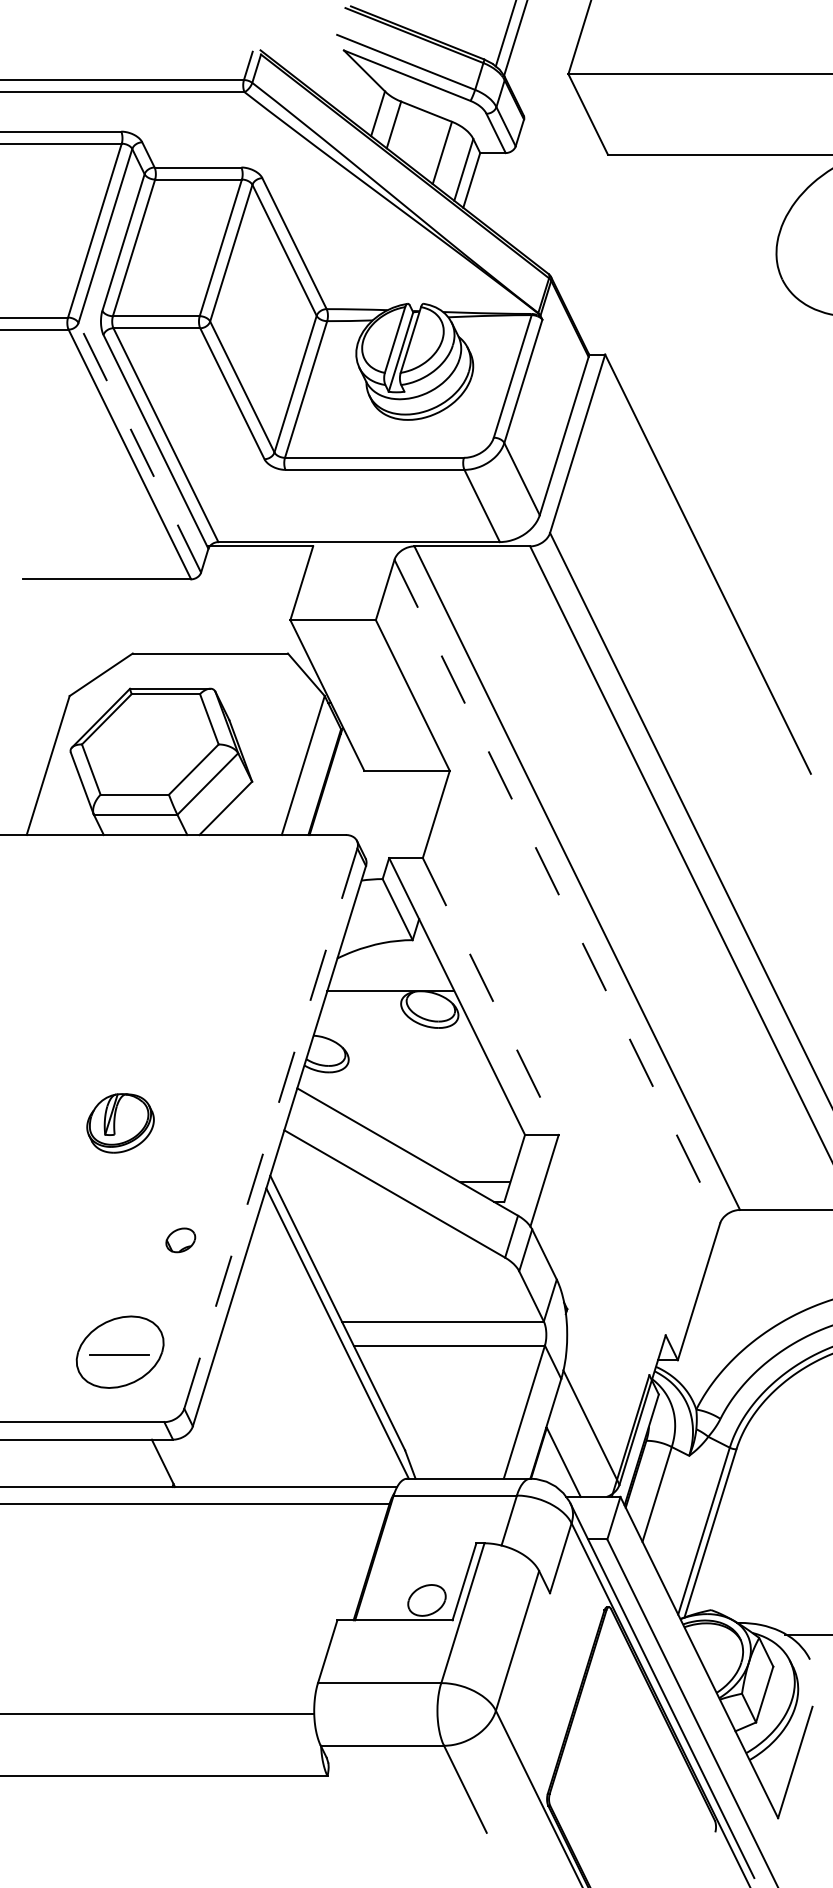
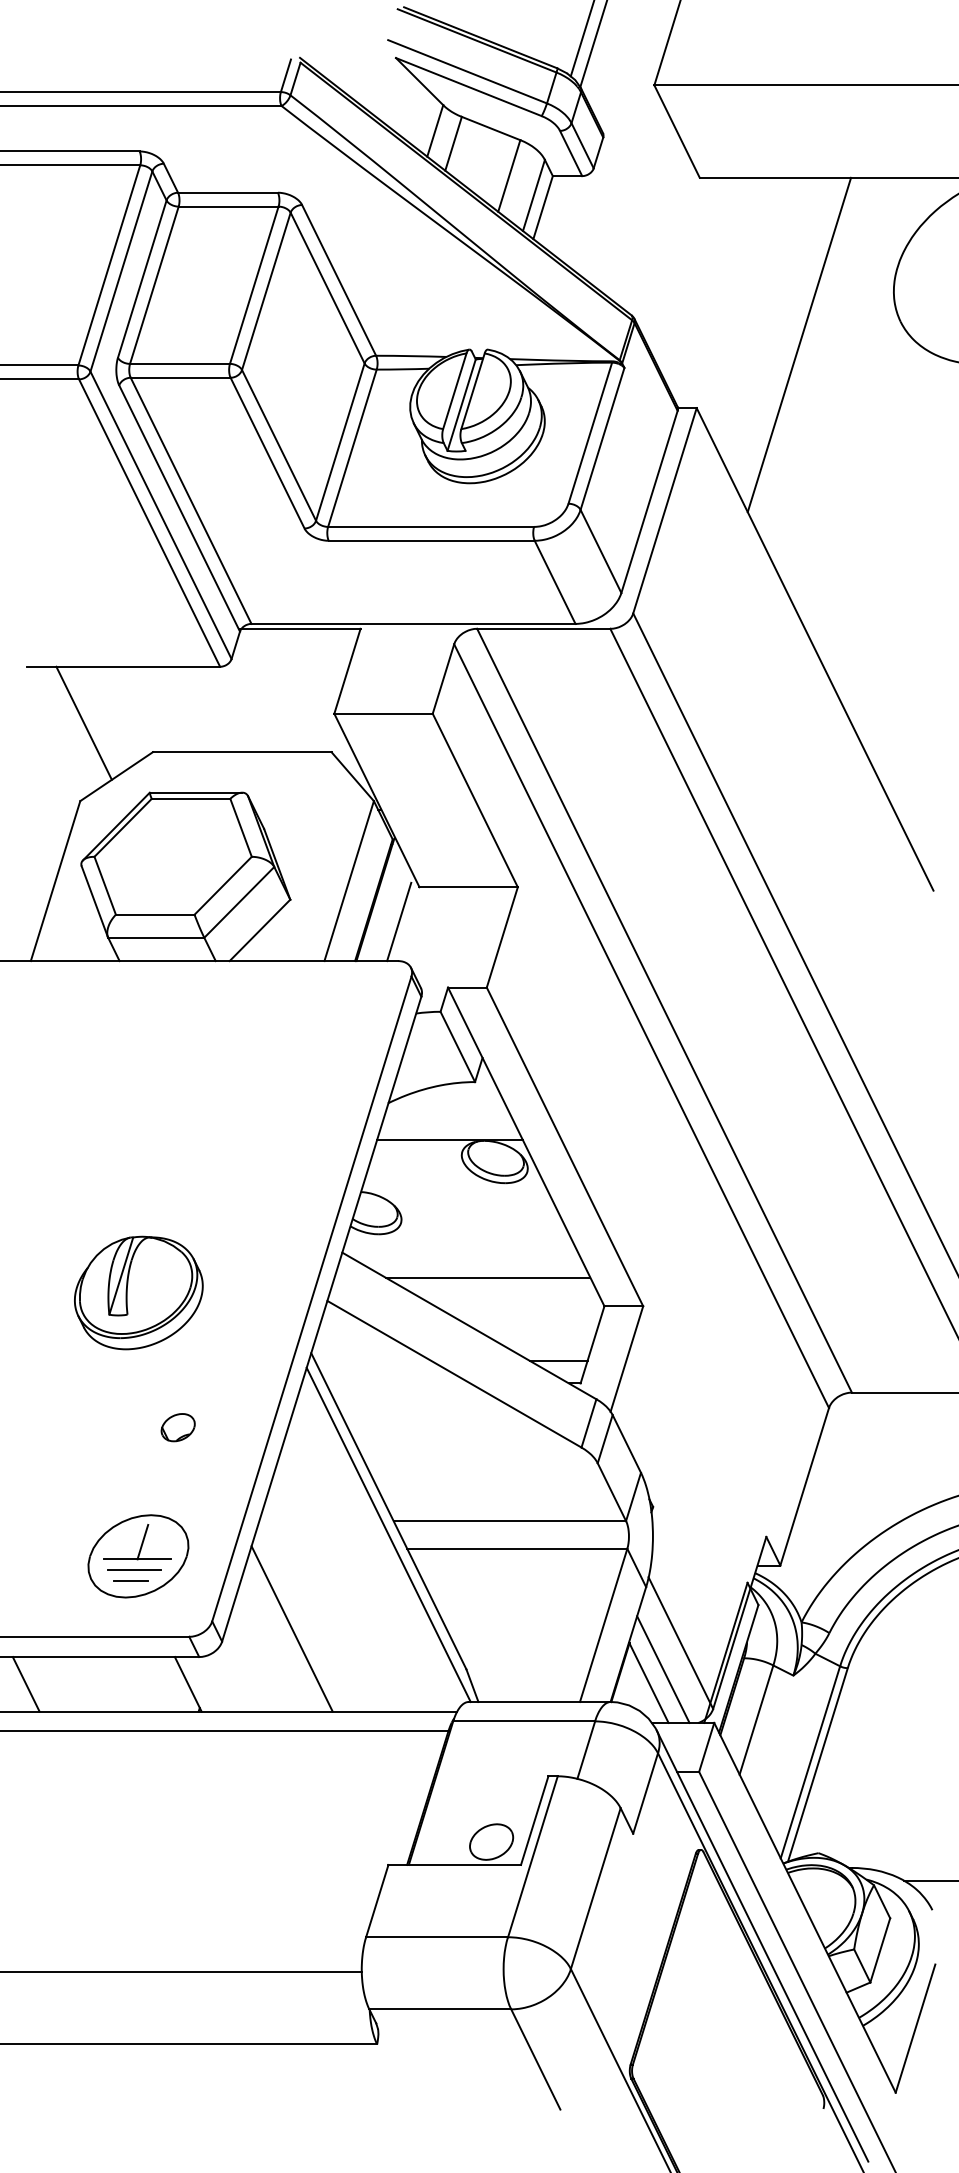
line: (694, 299) -> (799, 344), added
line: (139, 447) -> (160, 514), dashed -> solid
line: (72, 627) -> (83, 722), added
line: (346, 800) -> (399, 921), added
line: (557, 891) -> (641, 1026), dashed -> solid
line: (491, 996) -> (565, 1147), dashed -> solid
line: (423, 1109) -> (487, 1277), added
part: (120, 1122) -> (138, 1292), size x1.67
line: (271, 1128) -> (312, 1298), dashed -> solid
part: (180, 1240) -> (177, 1427), moved
line: (123, 1339) -> (142, 1541), added
line: (116, 1363) -> (134, 1569), added
line: (113, 1374) -> (130, 1581), added
line: (253, 1414) -> (291, 1628), added
line: (576, 1450) -> (663, 1669), added
line: (22, 1463) -> (25, 1684), added

